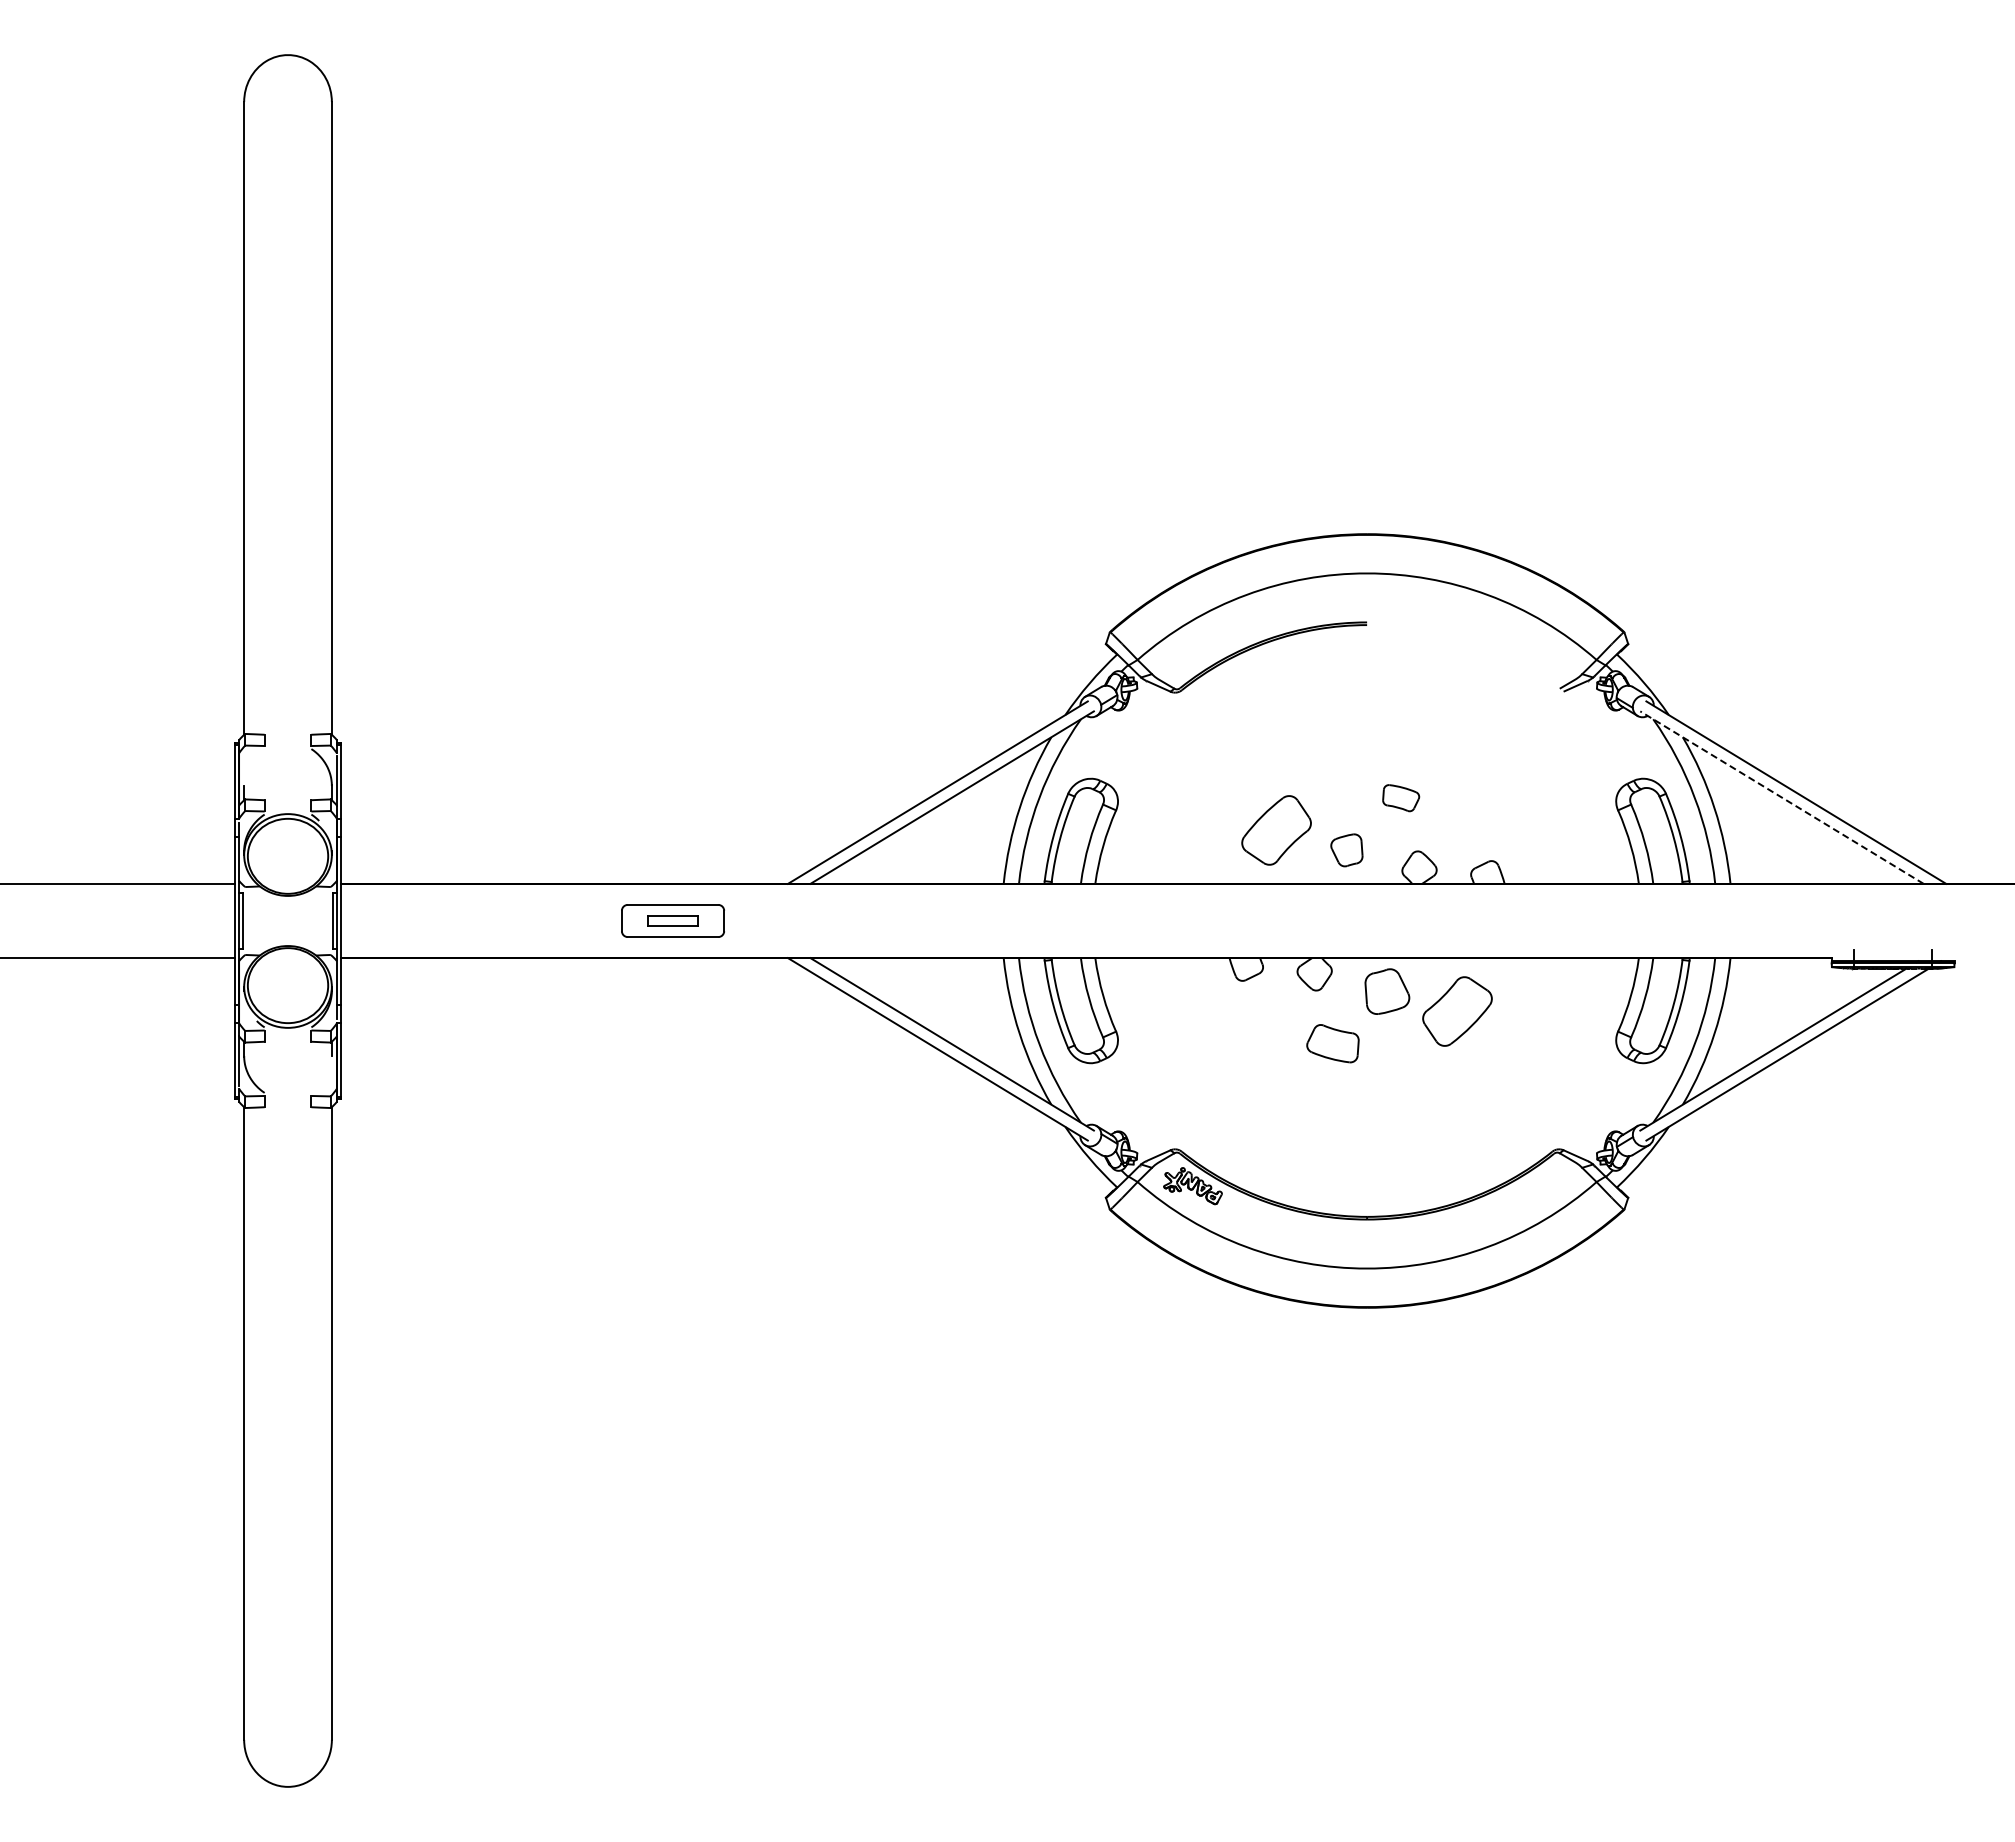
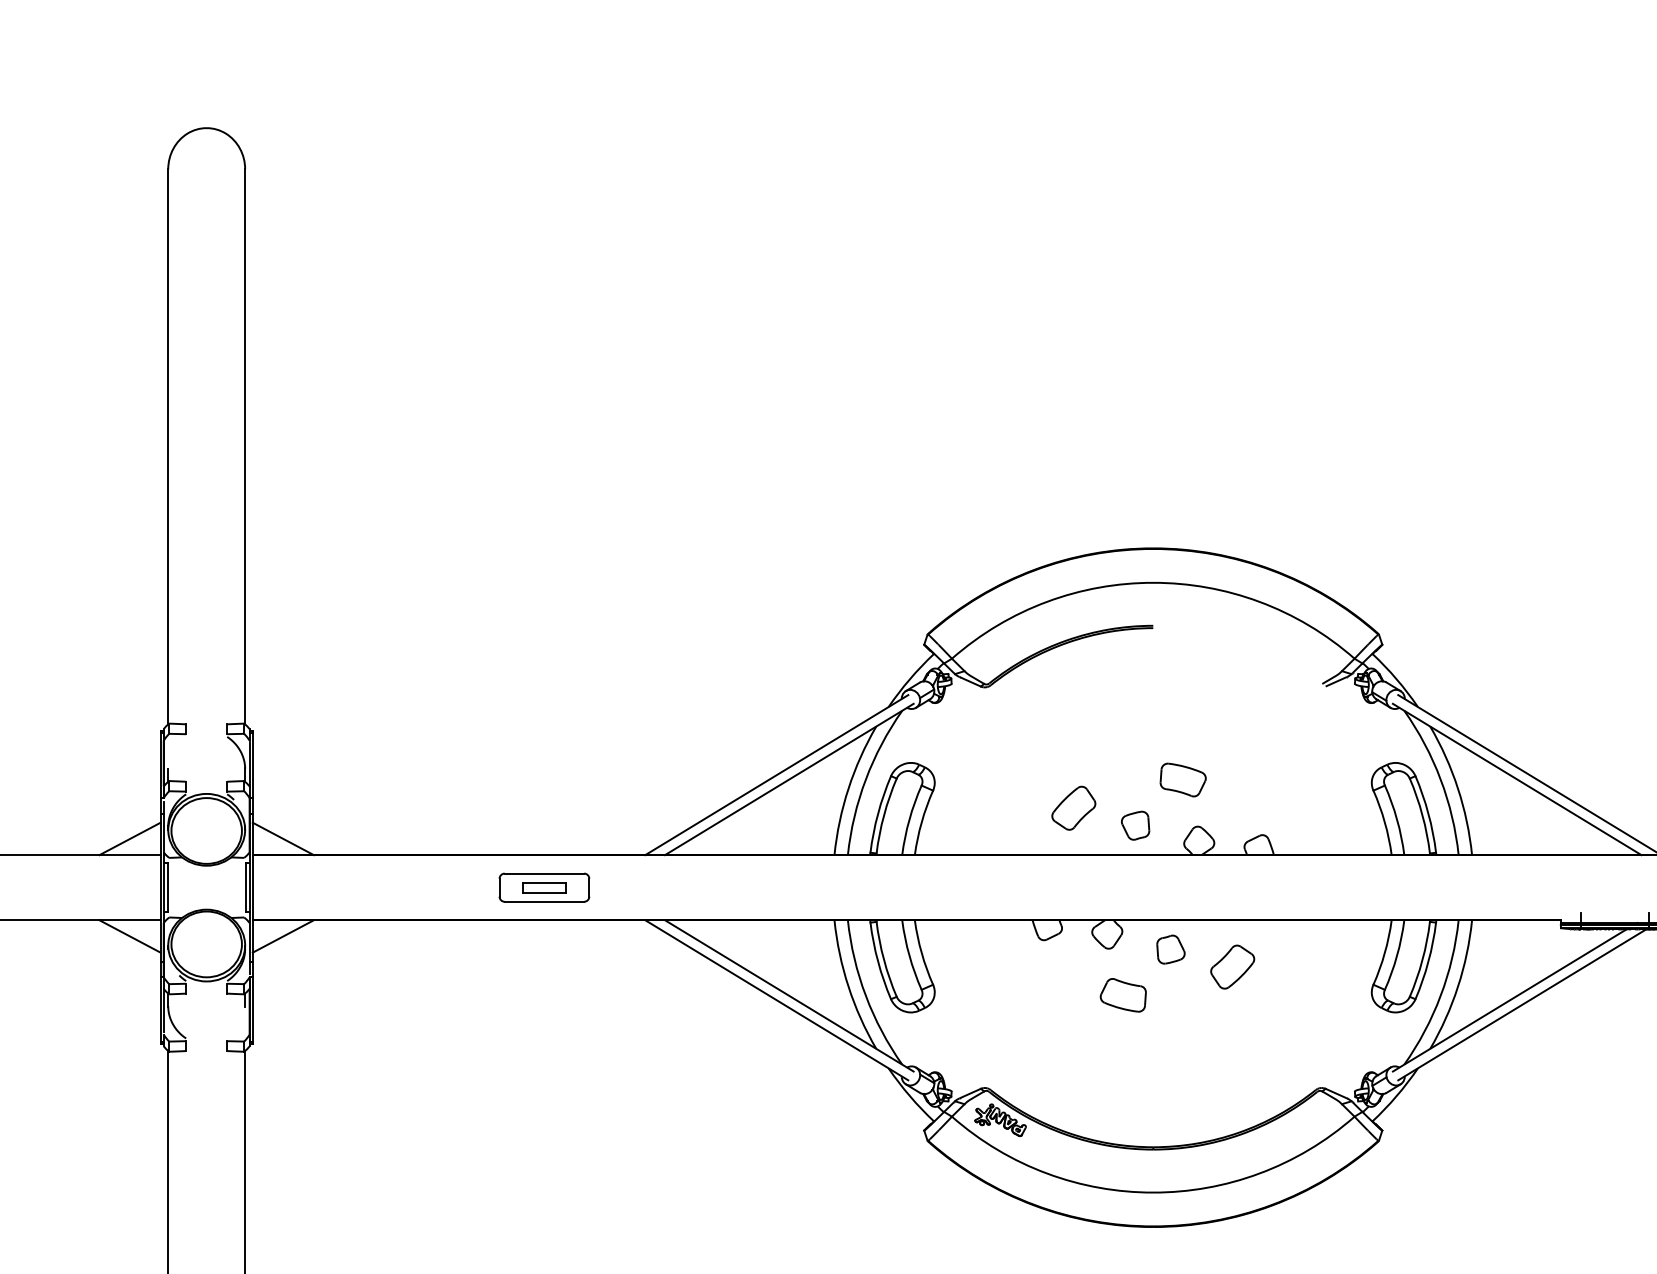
part: (1400, 797) -> (1182, 779), size x1.43
line: (1782, 797) -> (1517, 779), dashed -> solid
part: (1276, 830) -> (1073, 808), size x0.71
line: (200, 864) -> (129, 838), added
line: (375, 864) -> (283, 838), added
line: (200, 976) -> (129, 936), added
line: (375, 976) -> (283, 936), added
part: (1386, 991) -> (1170, 949), size x0.71
part: (1457, 1011) -> (1232, 967), size x0.71

